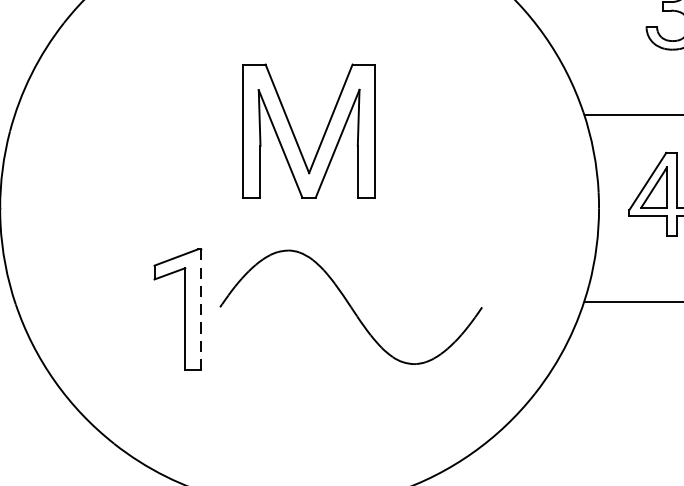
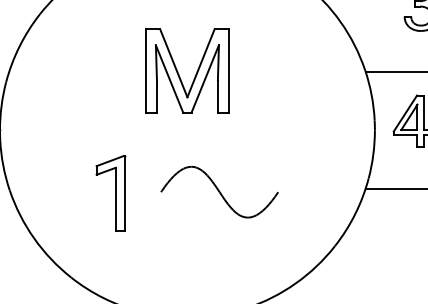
part: (296, 136) -> (179, 74), moved
part: (350, 306) -> (219, 191), size x0.71
line: (200, 309) -> (125, 193), dashed -> solid

